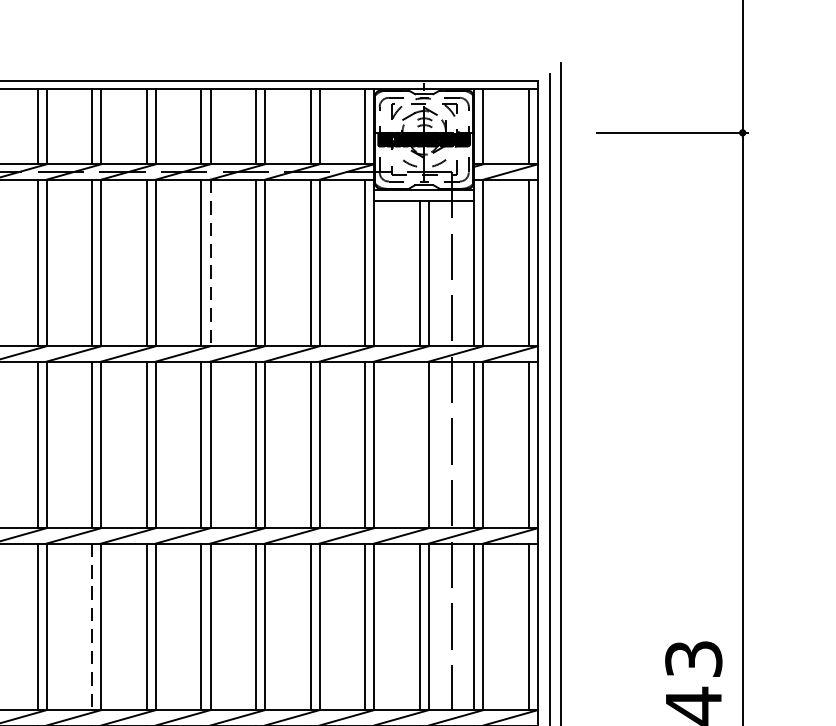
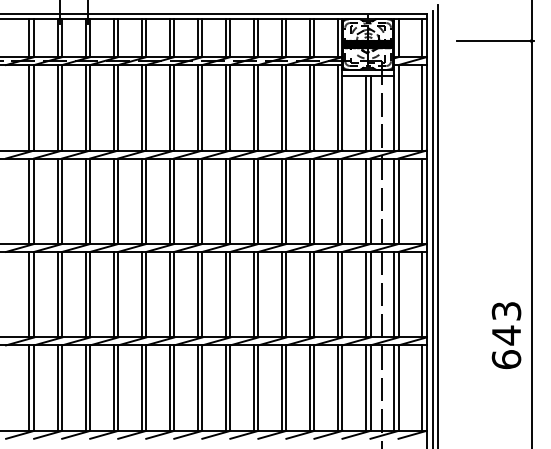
line: (210, 262) -> (258, 107), dashed -> solid
line: (419, 445) -> (365, 201), added
line: (91, 626) -> (197, 294), dashed -> solid

